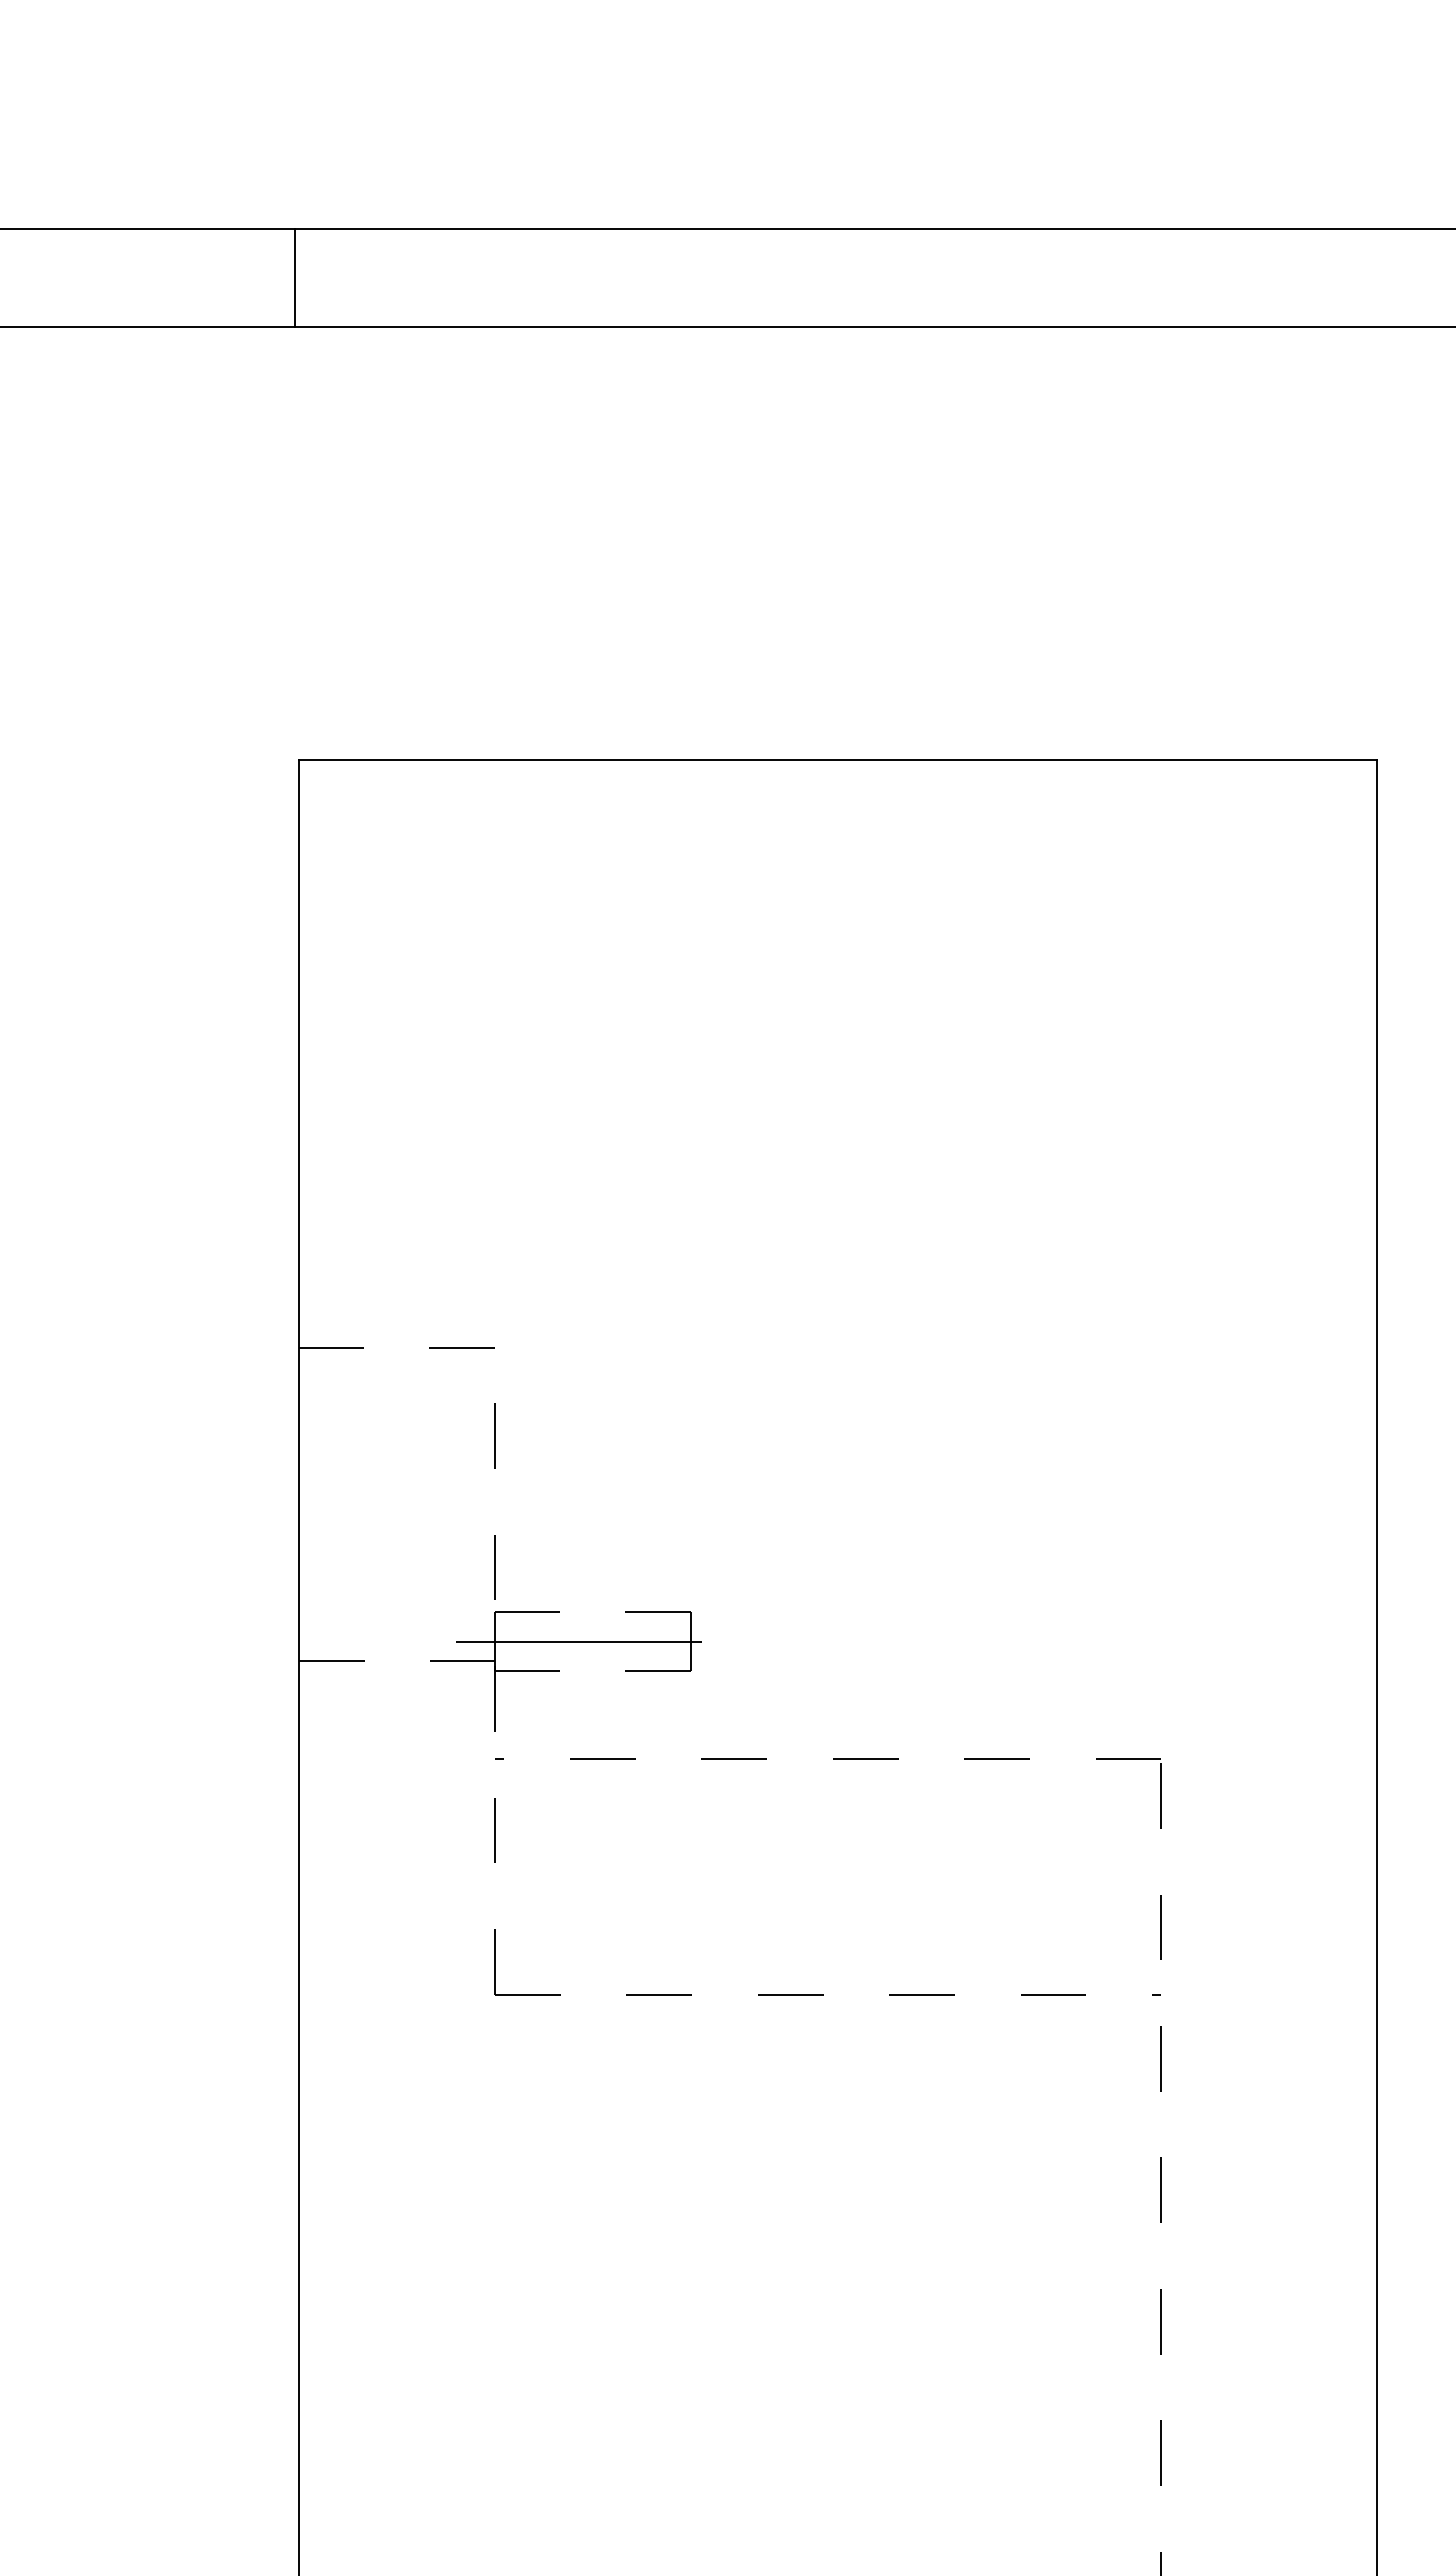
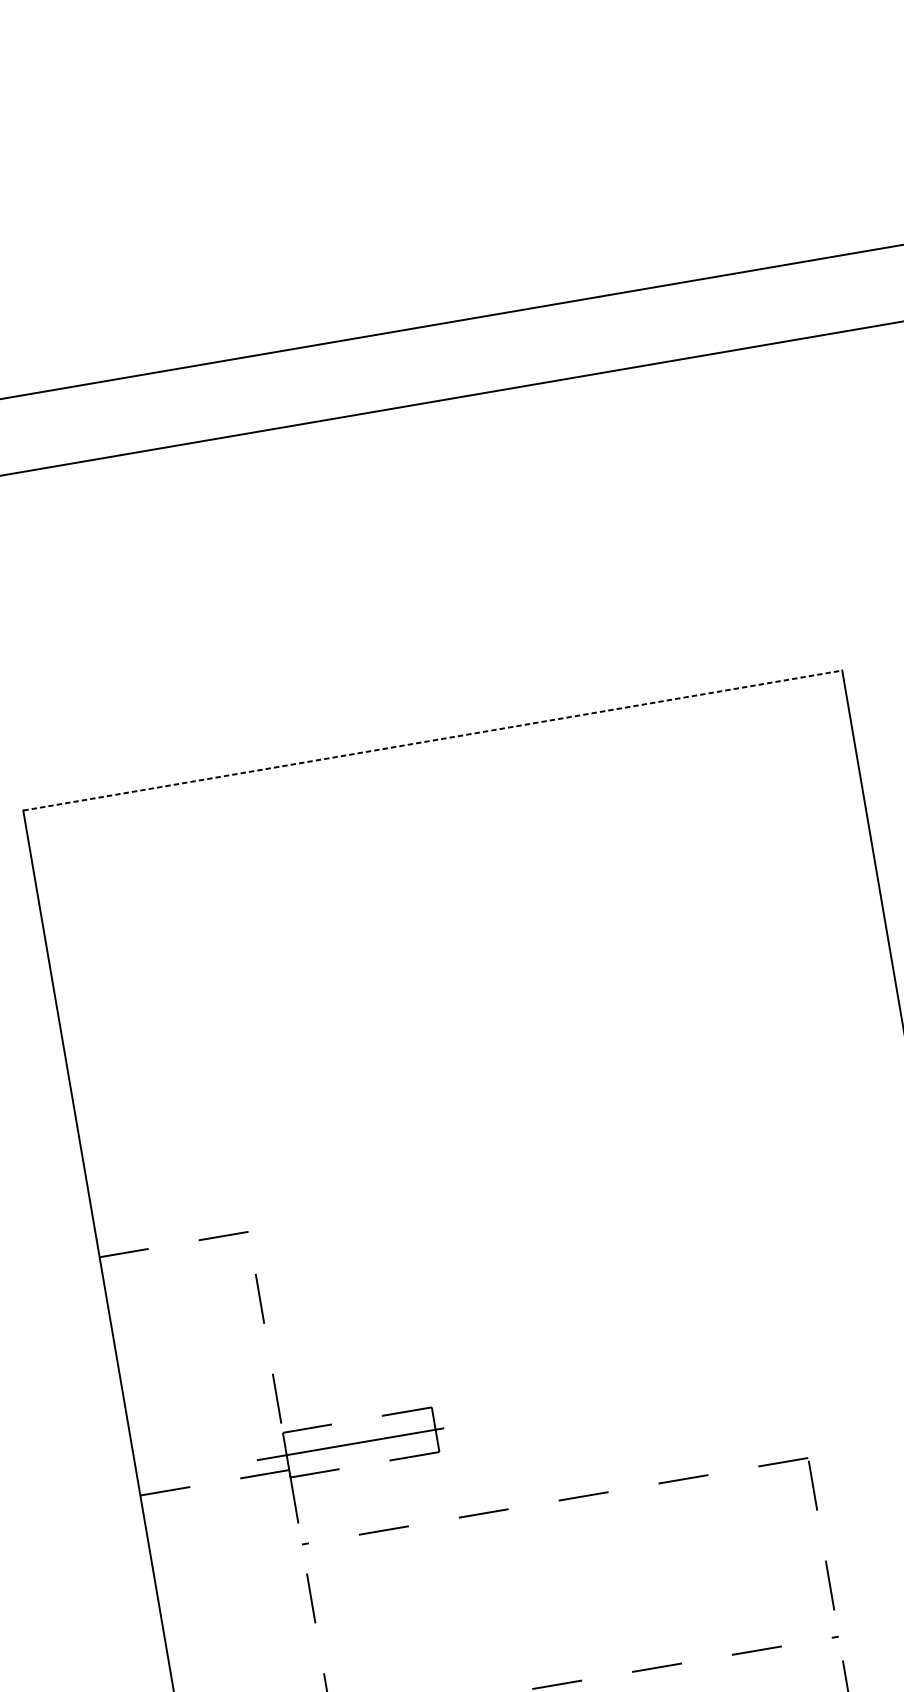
line: (838, 759) -> (433, 740), solid -> dashed

